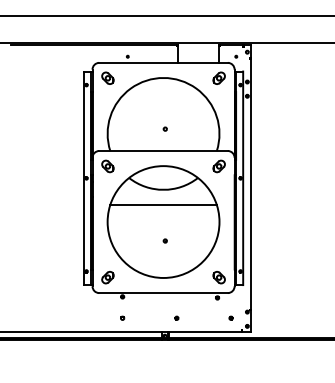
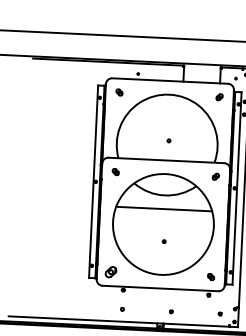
part: (107, 77) -> (119, 91), size x0.6
part: (218, 77) -> (219, 96), size x0.6
part: (107, 166) -> (115, 172), size x0.6
part: (218, 166) -> (215, 176), size x0.6
part: (218, 277) -> (210, 276), size x0.6

